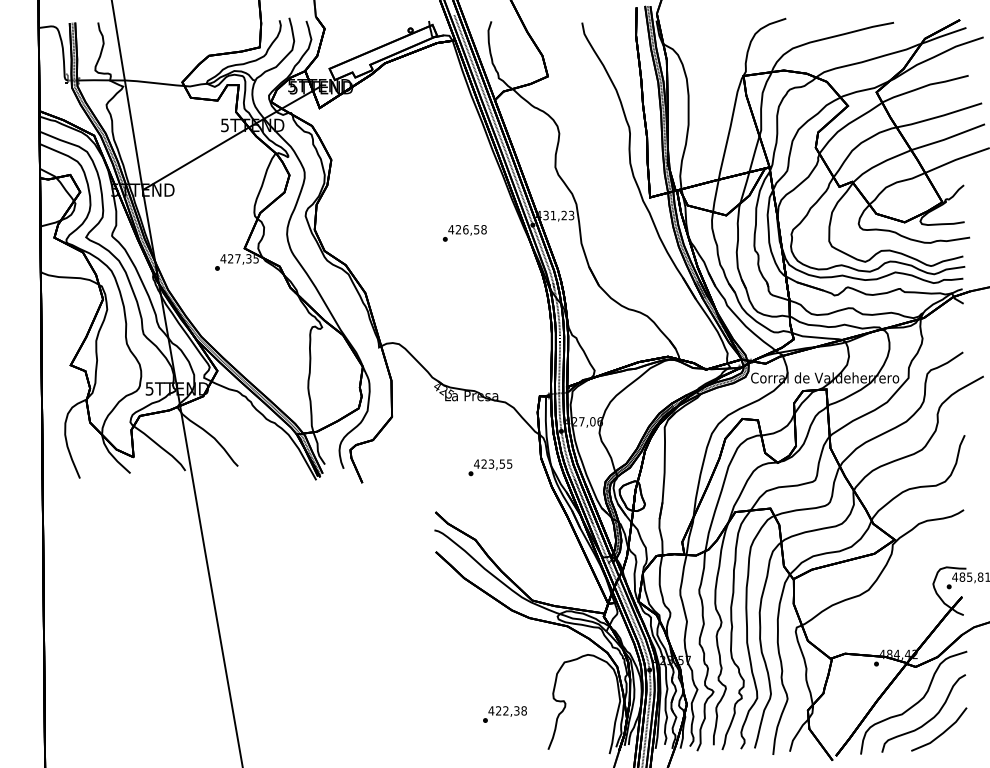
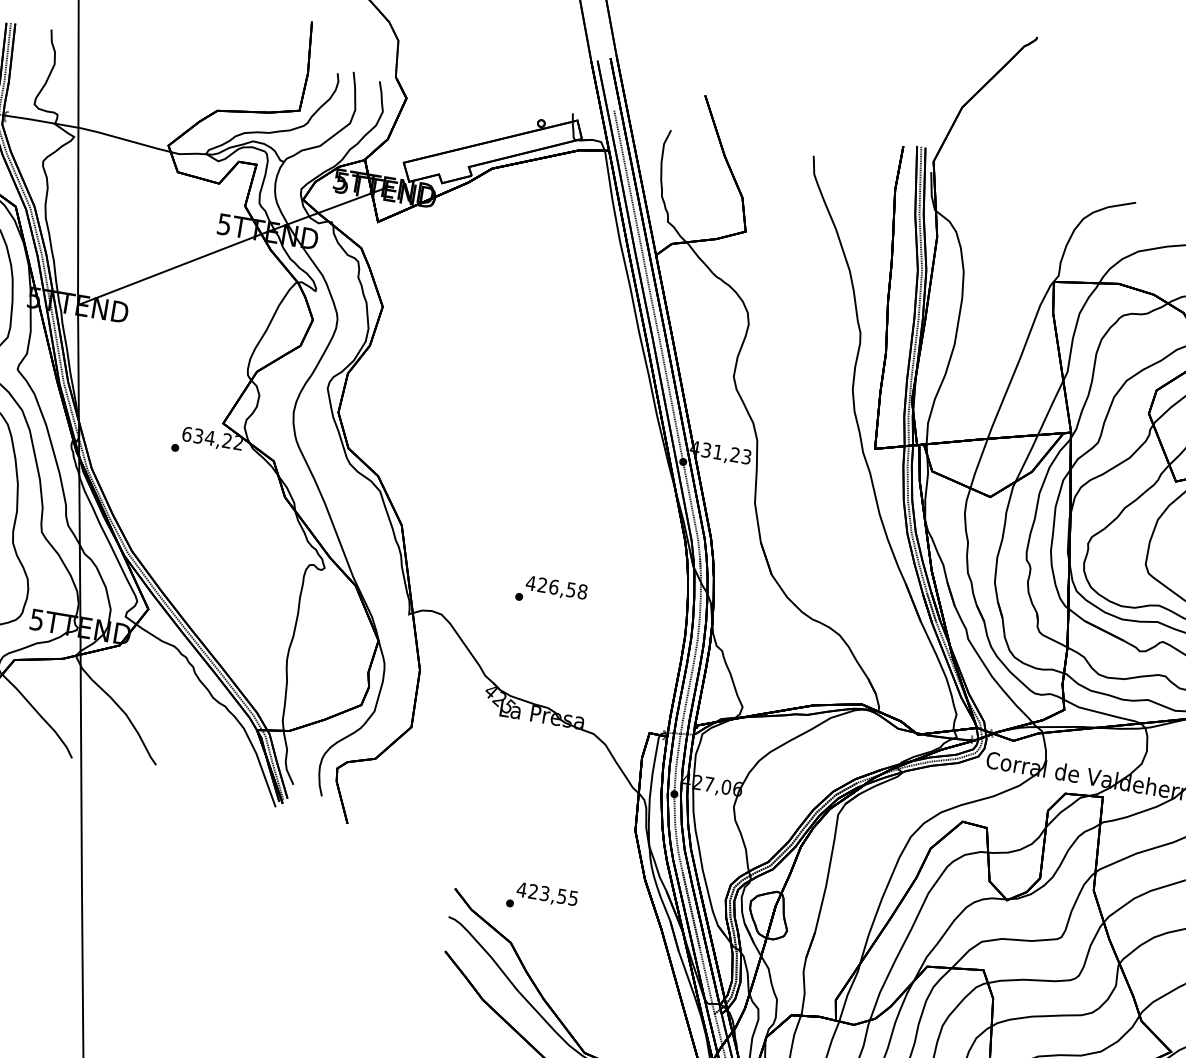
text: (464, 233) -> (550, 592), moved
text: (239, 258) -> (212, 437), 427,35 -> 634,22
text: (490, 467) -> (542, 898), moved

